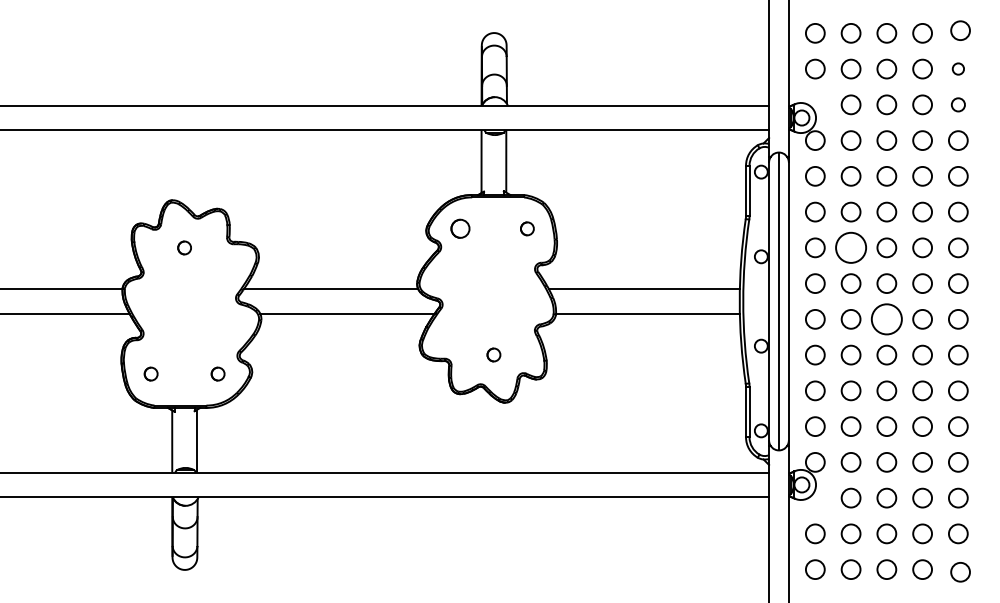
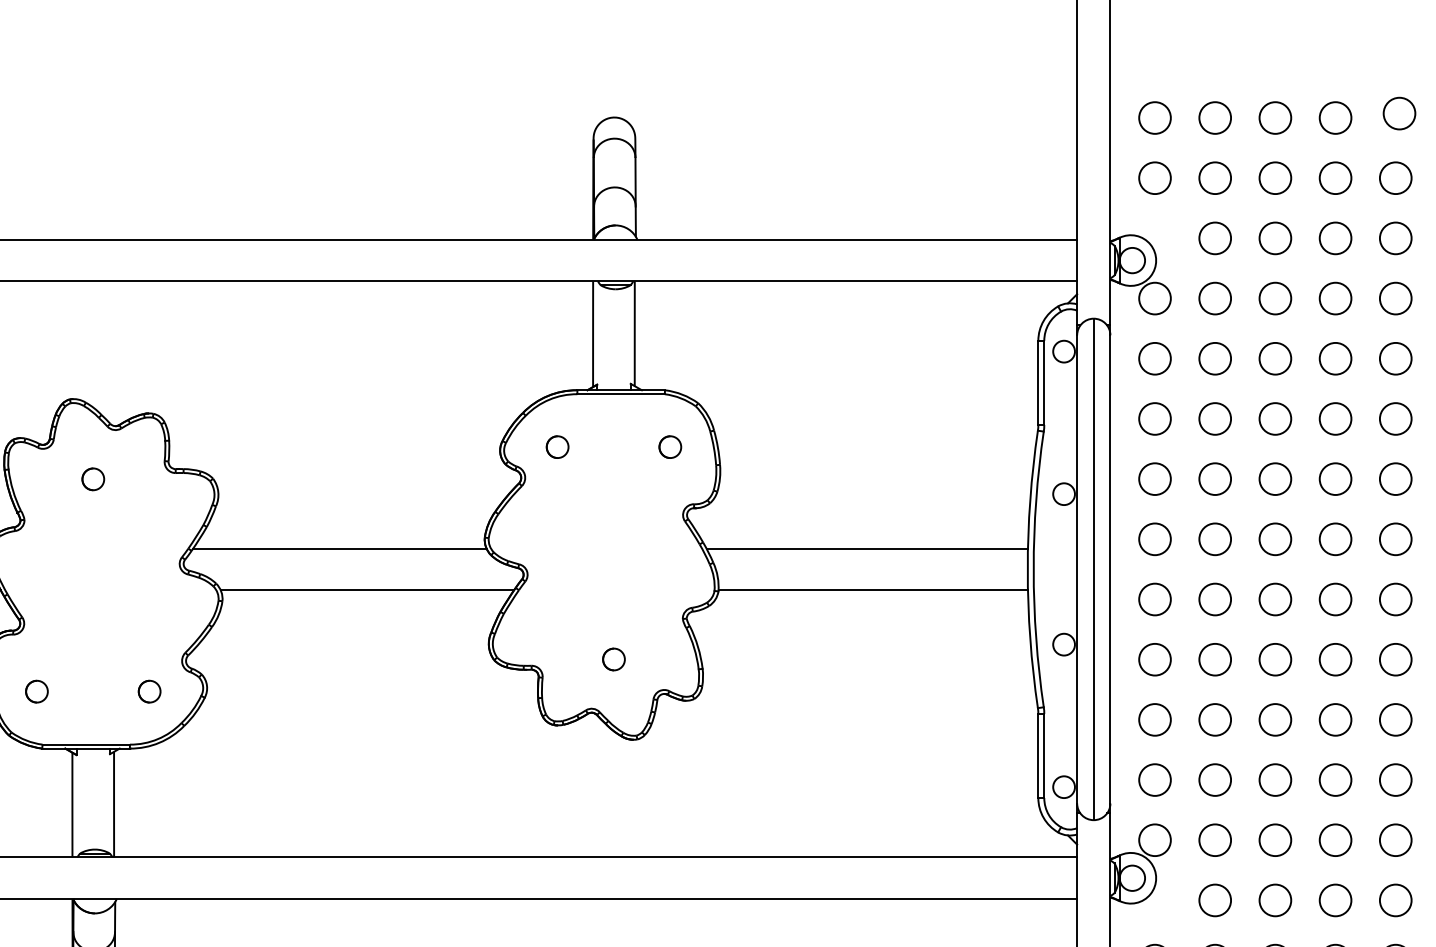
circle: (958, 68) -> (1396, 177), size x1.67
circle: (958, 104) -> (1396, 237), size x1.43
part: (460, 228) -> (557, 446), size x0.71
circle: (850, 247) -> (1214, 478), size x0.62
circle: (886, 318) -> (1274, 598), size x0.62

